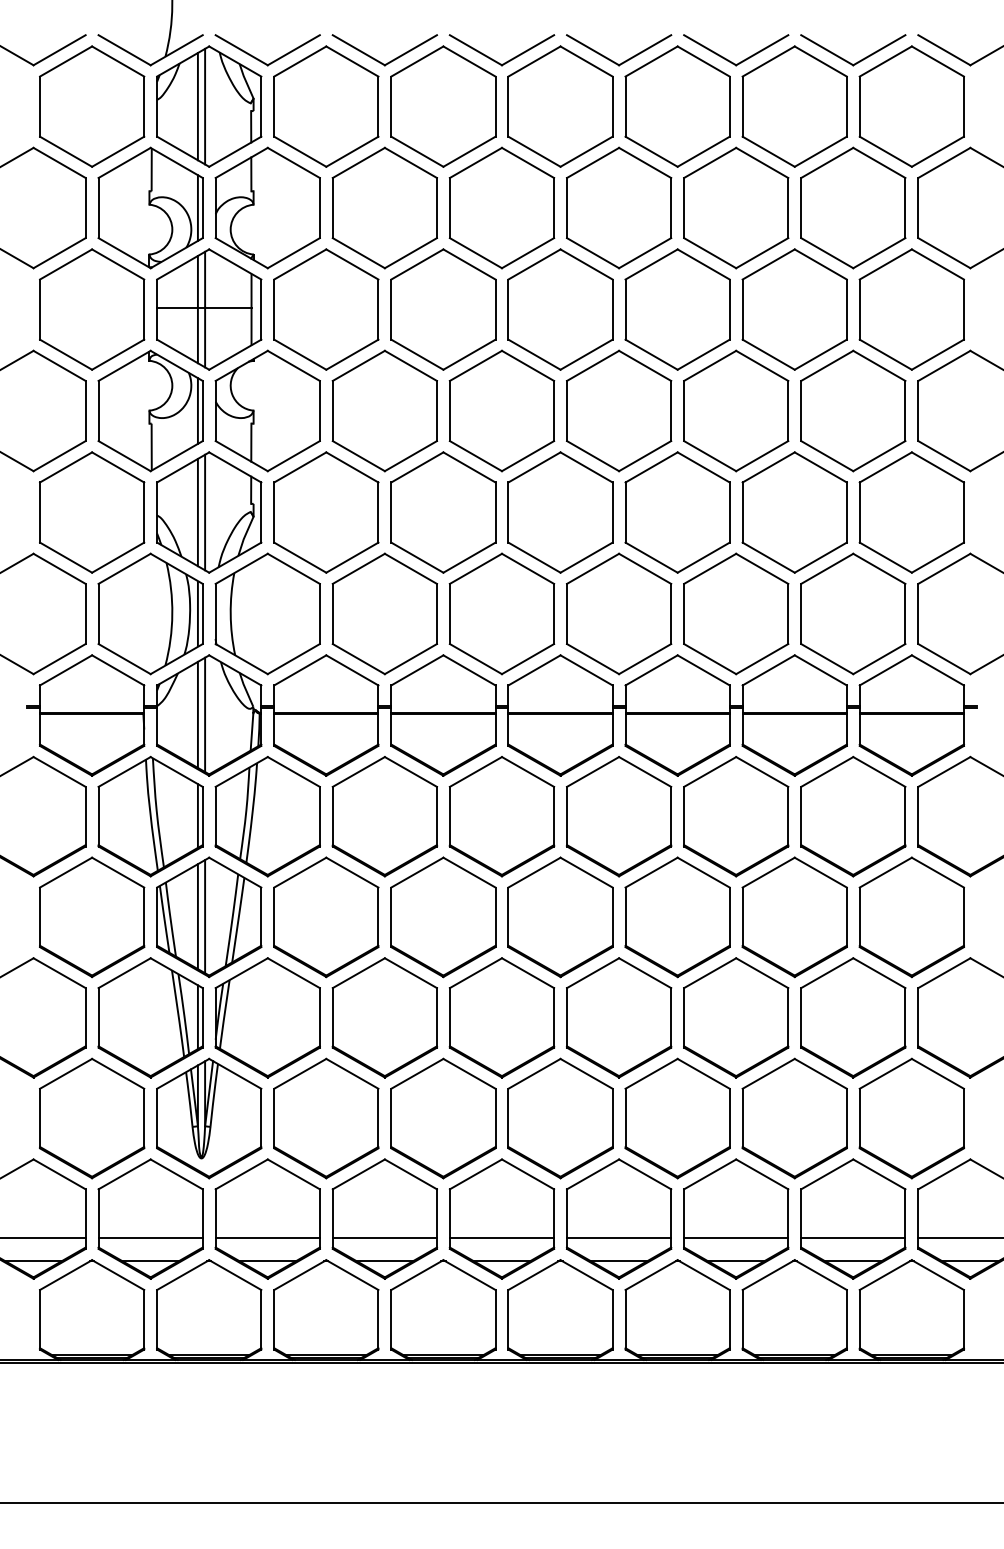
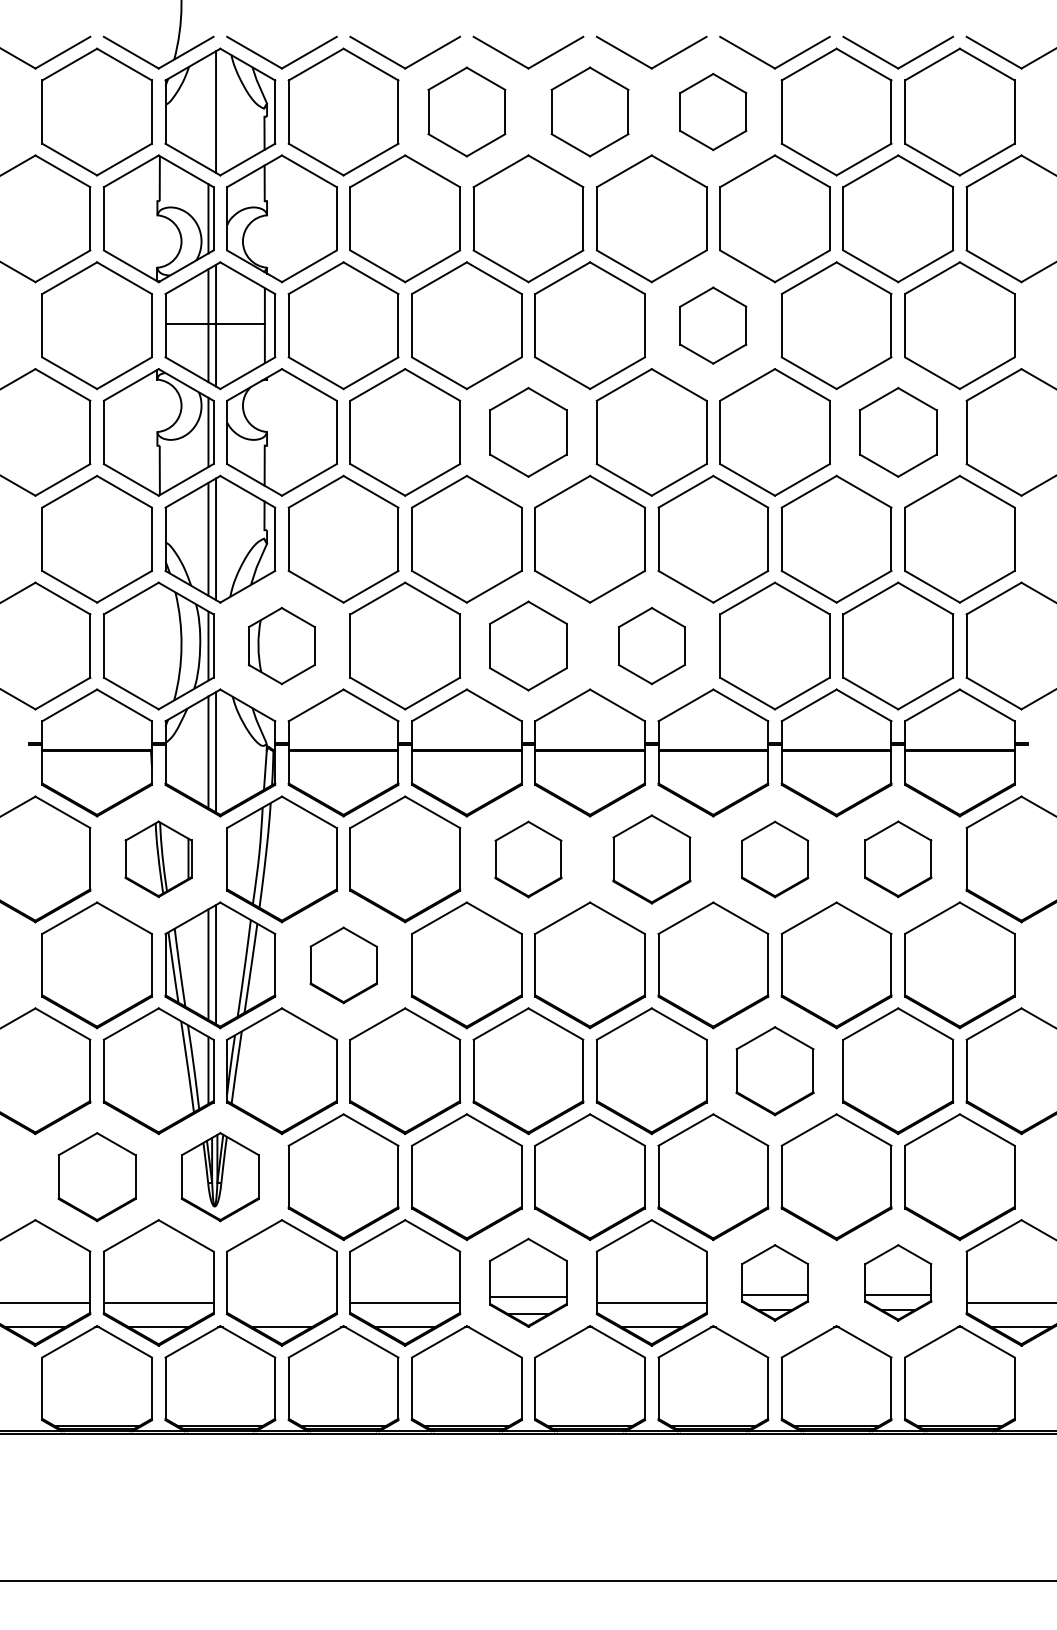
line: (197, 106) -> (208, 111), removed
part: (443, 106) -> (466, 111), size x0.7
part: (560, 106) -> (590, 111), size x0.7
part: (677, 106) -> (713, 111), size x0.6
part: (677, 309) -> (713, 325), size x0.6
part: (501, 410) -> (527, 431), size x0.7
part: (853, 410) -> (898, 431), size x0.7
part: (267, 613) -> (281, 645), size x0.6
part: (501, 613) -> (527, 645), size x0.7
part: (619, 613) -> (652, 645), size x0.6
part: (150, 816) -> (158, 859), size x0.6
part: (501, 816) -> (527, 859), size x0.6
part: (619, 816) -> (652, 859), size x0.7
part: (736, 816) -> (775, 859), size x0.6
part: (853, 816) -> (898, 859), size x0.6
part: (326, 917) -> (343, 965), size x0.6
part: (736, 1017) -> (775, 1070), size x0.7
part: (92, 1118) -> (97, 1177), size x0.7
part: (209, 1118) -> (220, 1177), size x0.7
part: (501, 1218) -> (527, 1282), size x0.7
part: (736, 1218) -> (775, 1282), size x0.6
part: (853, 1218) -> (898, 1282), size x0.6
line: (267, 1237) -> (281, 1302), removed

